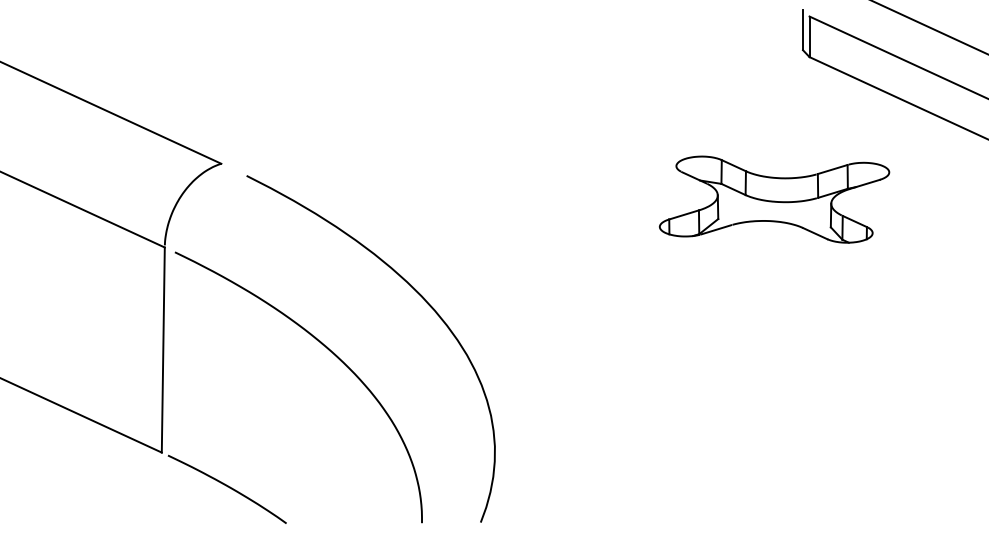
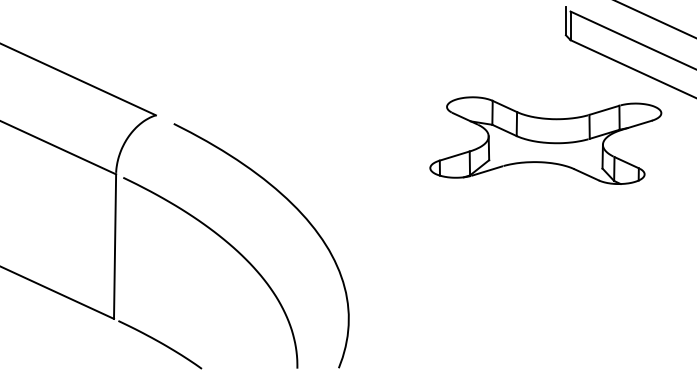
part: (774, 199) -> (545, 140), size x1.43

